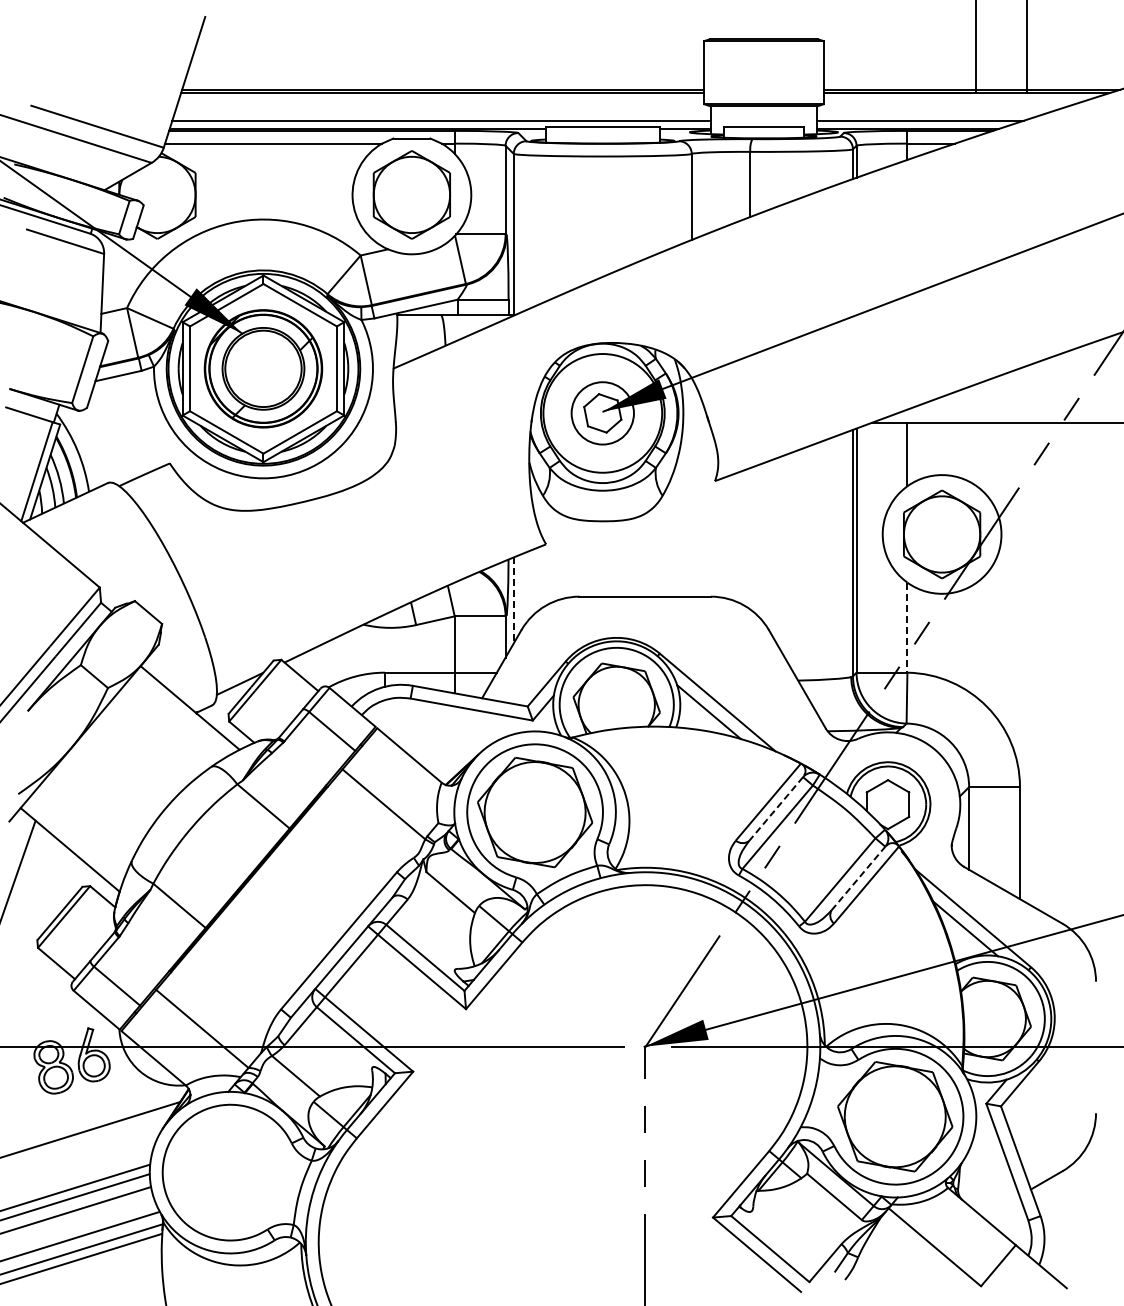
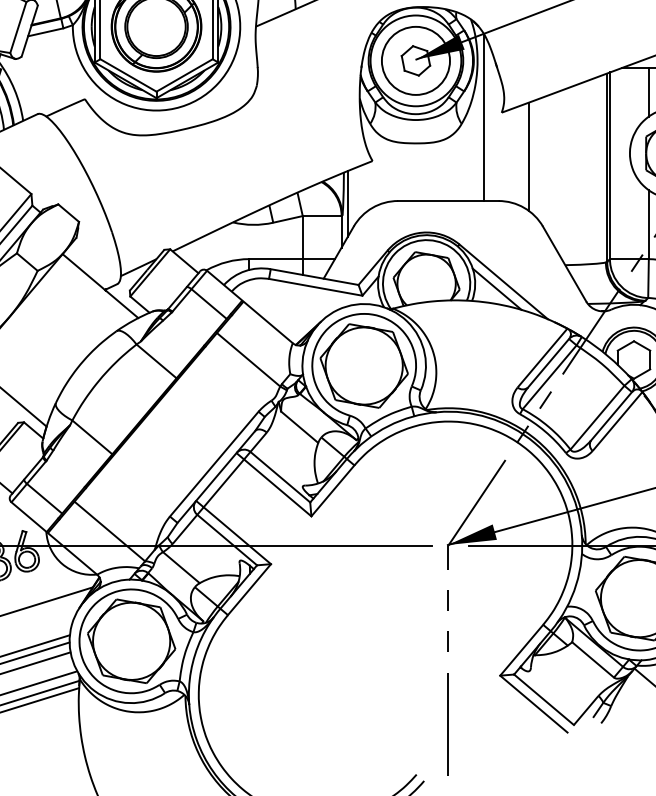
circle: (602, 412) -> (415, 60), size x1.43
line: (691, 487) -> (483, 117), added
line: (750, 538) -> (528, 156), added
line: (513, 600) -> (347, 203), dashed -> solid
line: (907, 628) -> (648, 225), dashed -> solid
line: (776, 809) -> (548, 363), dashed -> solid
line: (858, 878) -> (611, 416), dashed -> solid
part: (230, 1172) -> (131, 641), added

